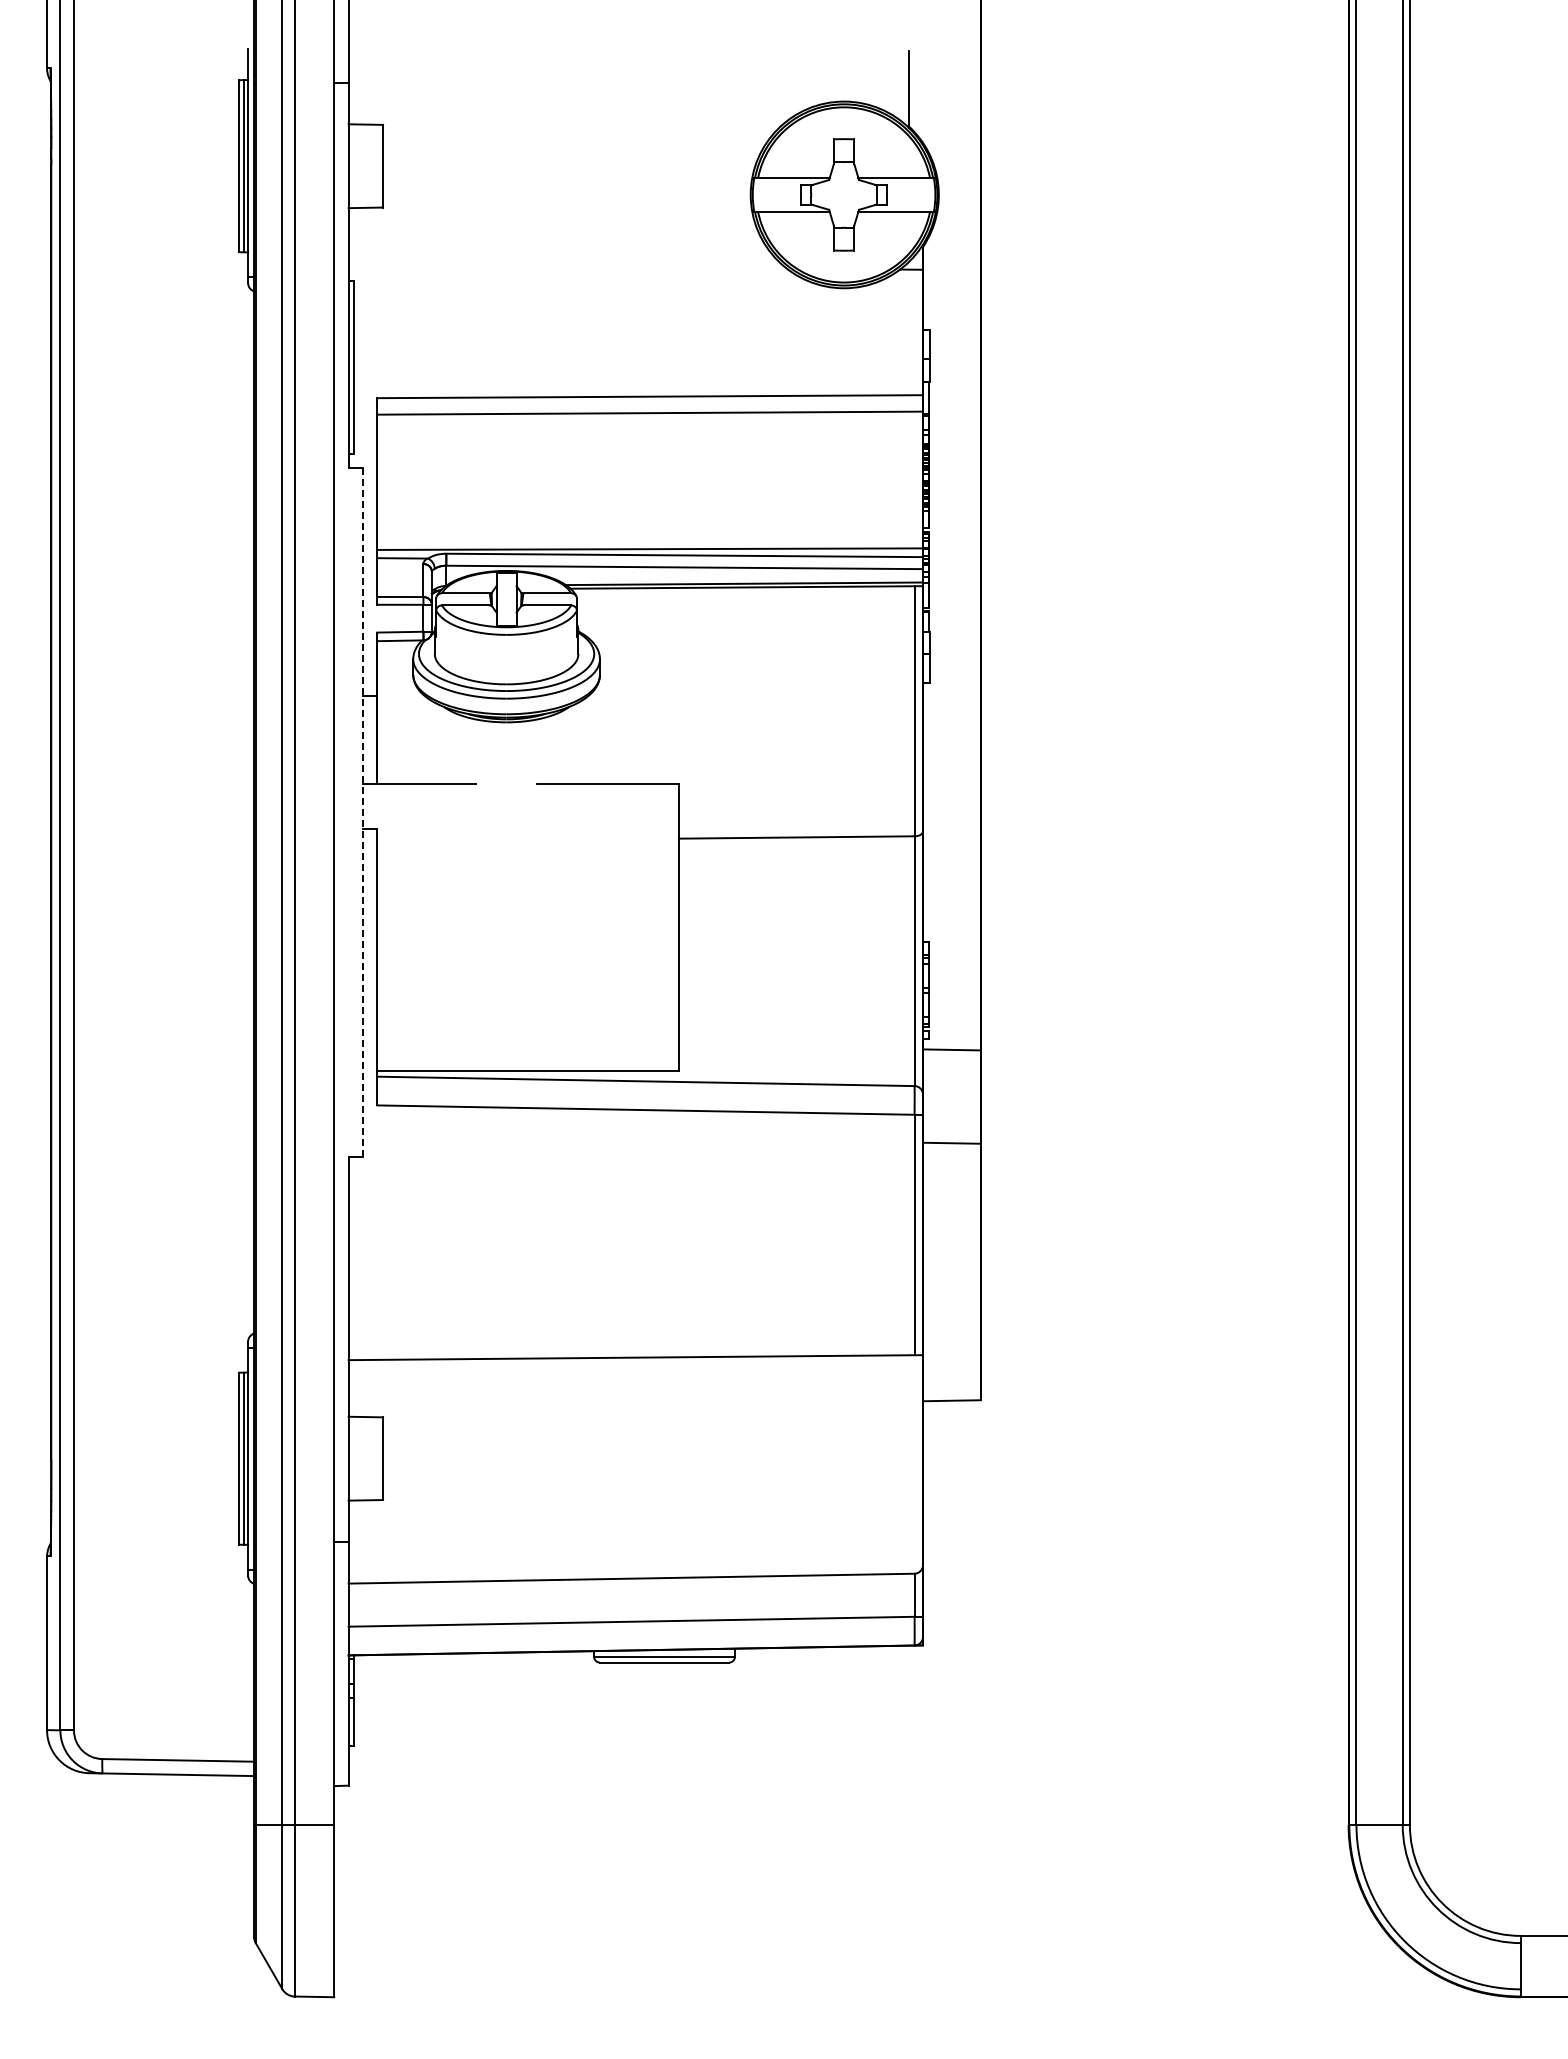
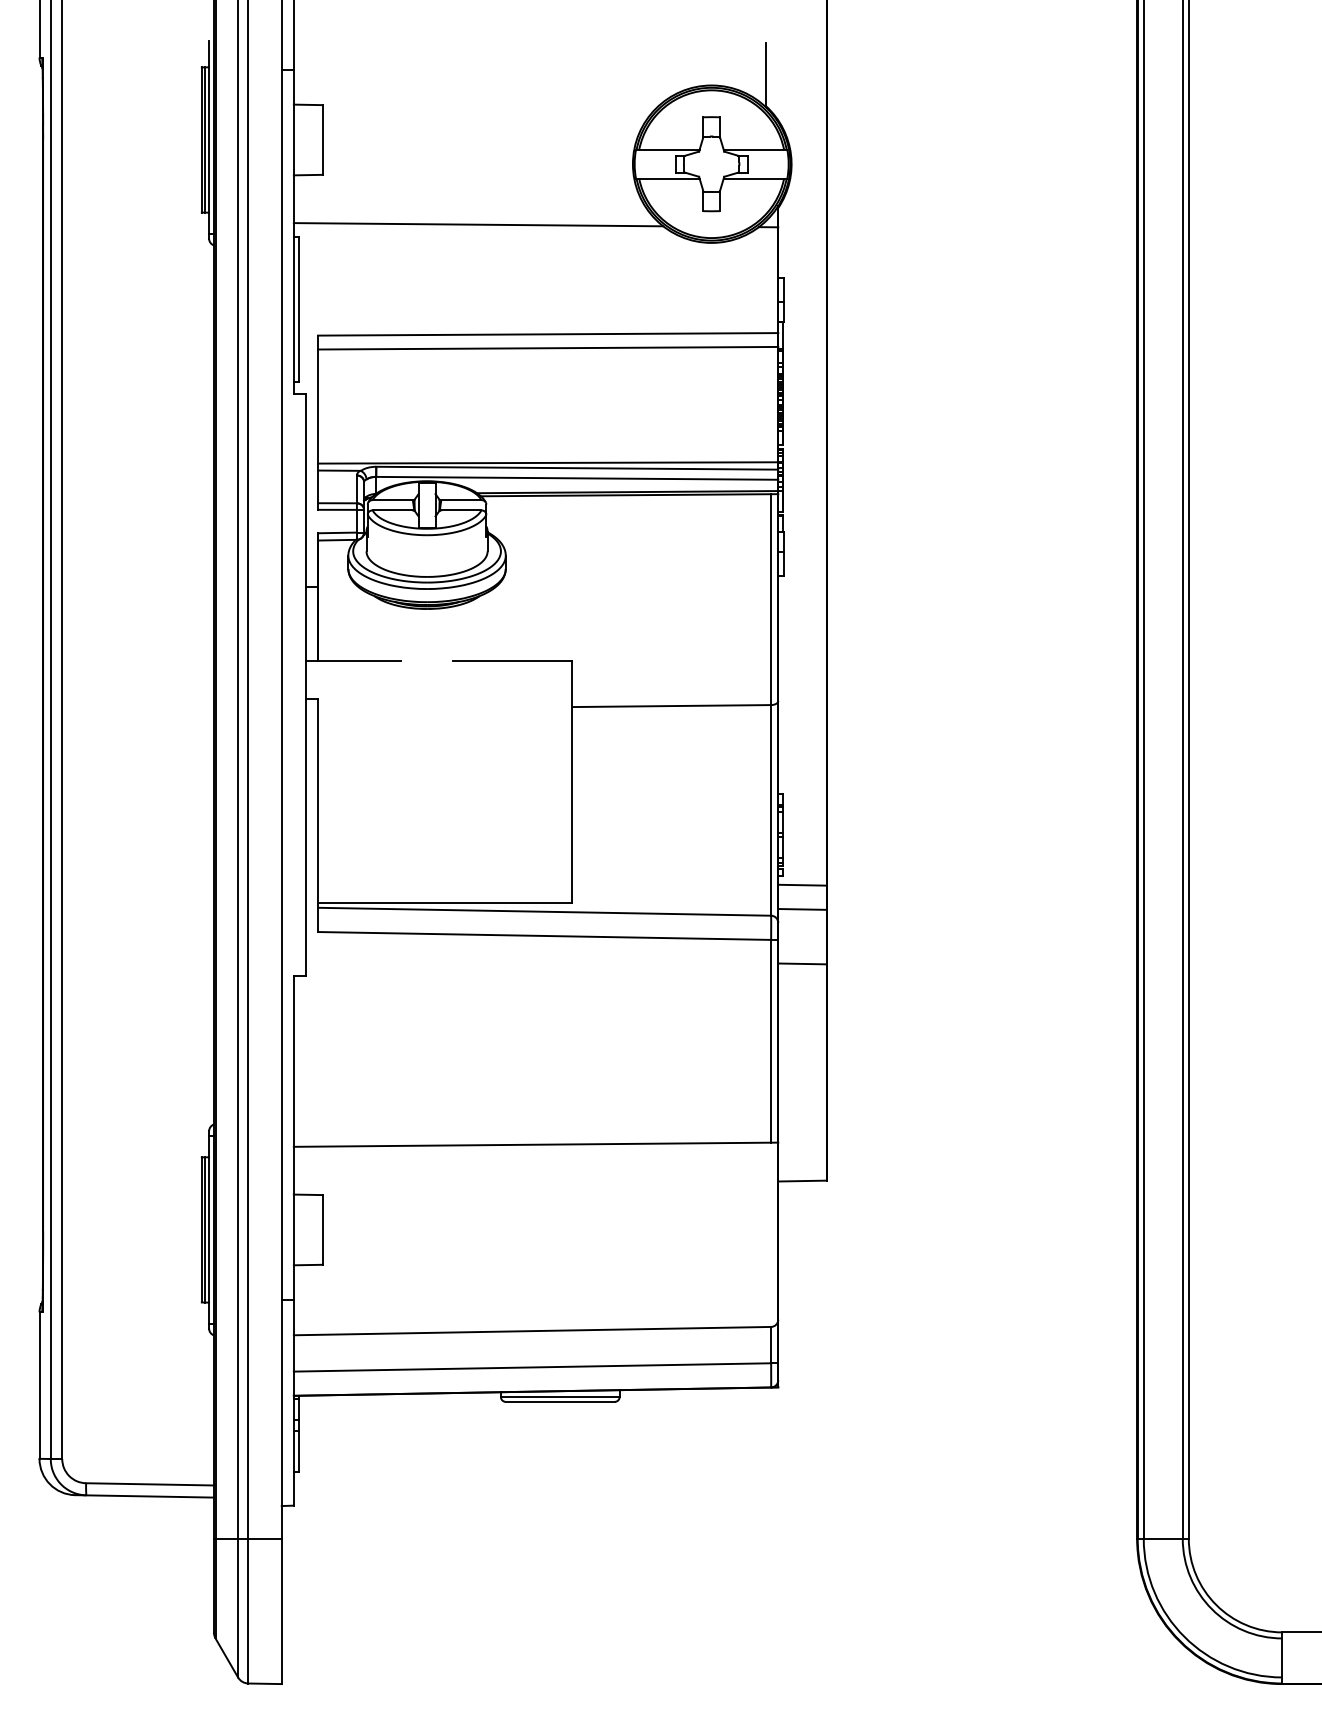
line: (567, 266) -> (478, 224), added
line: (362, 812) -> (305, 685), dashed -> solid
line: (951, 1078) -> (802, 909), added

